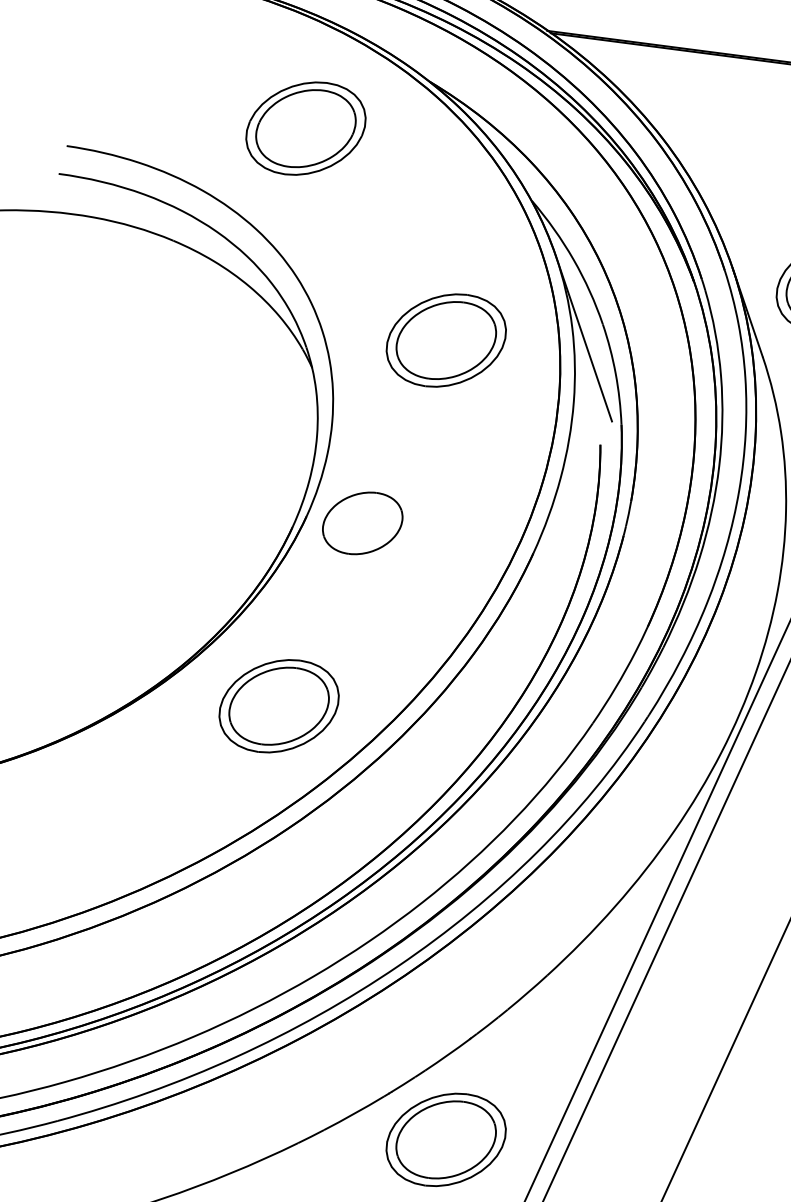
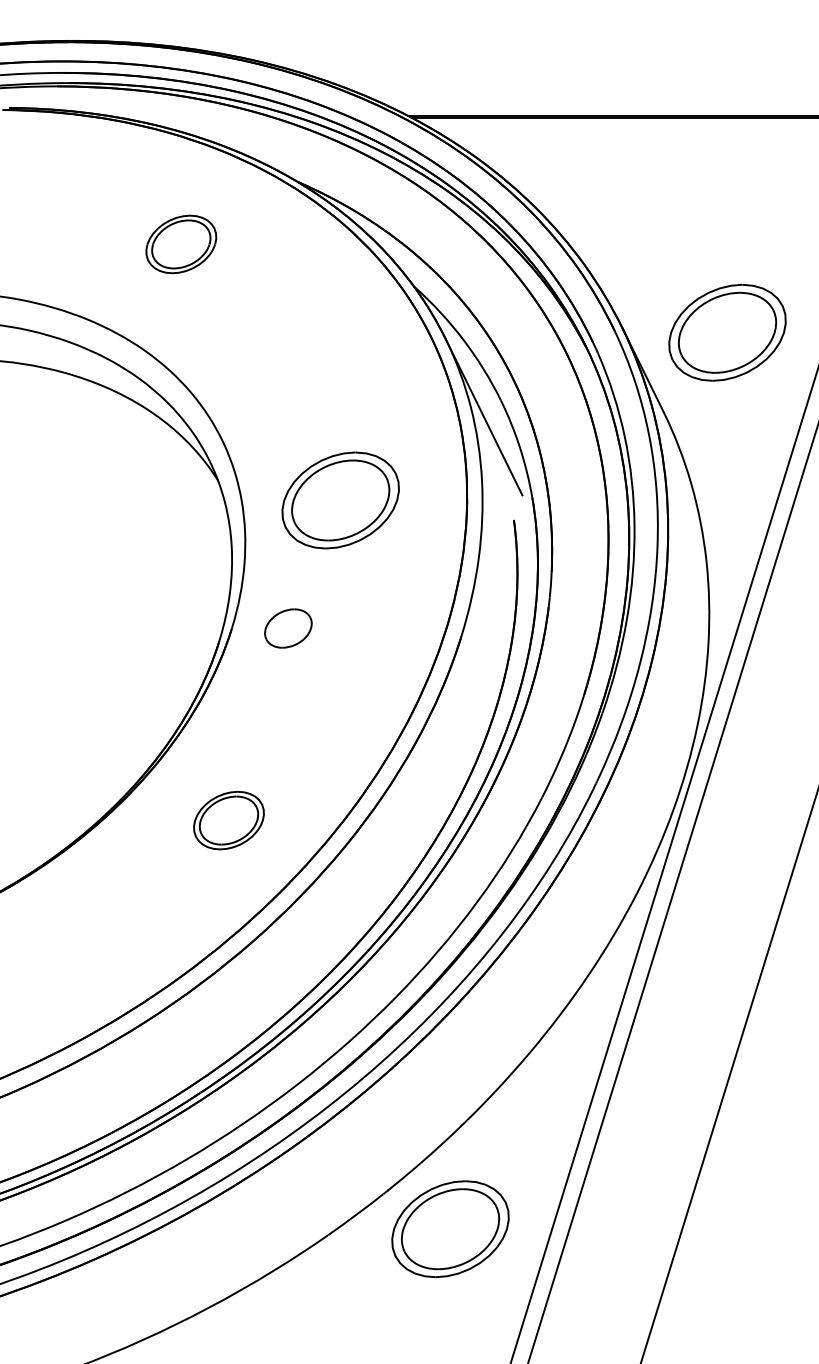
part: (306, 128) -> (181, 244), size x0.6
part: (446, 340) -> (340, 500), moved
part: (362, 523) -> (288, 628), size x0.6
part: (278, 706) -> (228, 820), size x0.6

